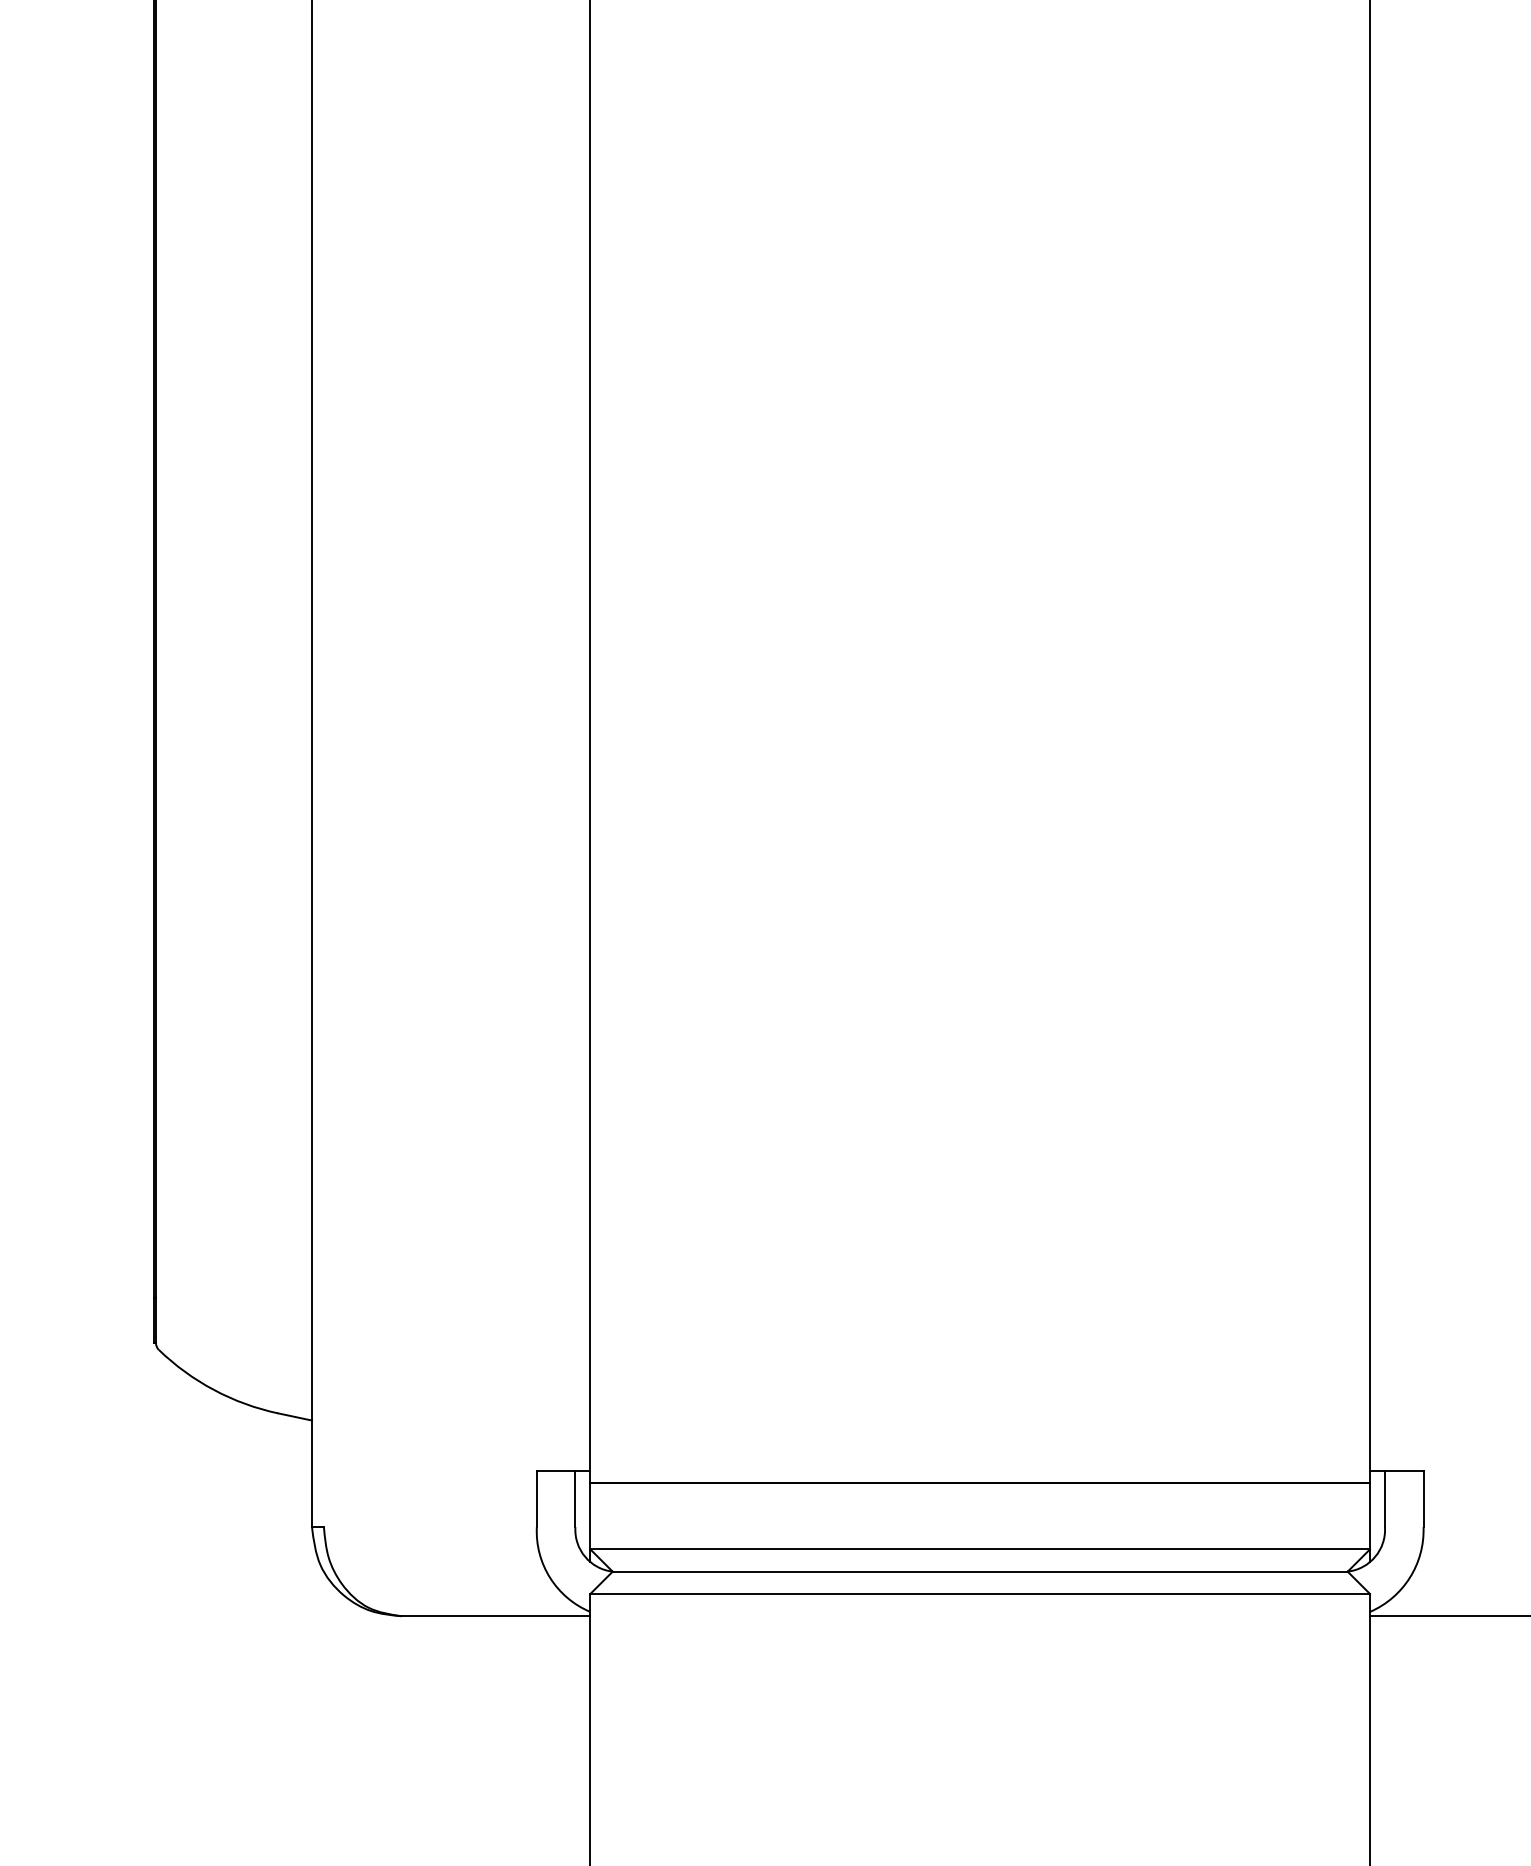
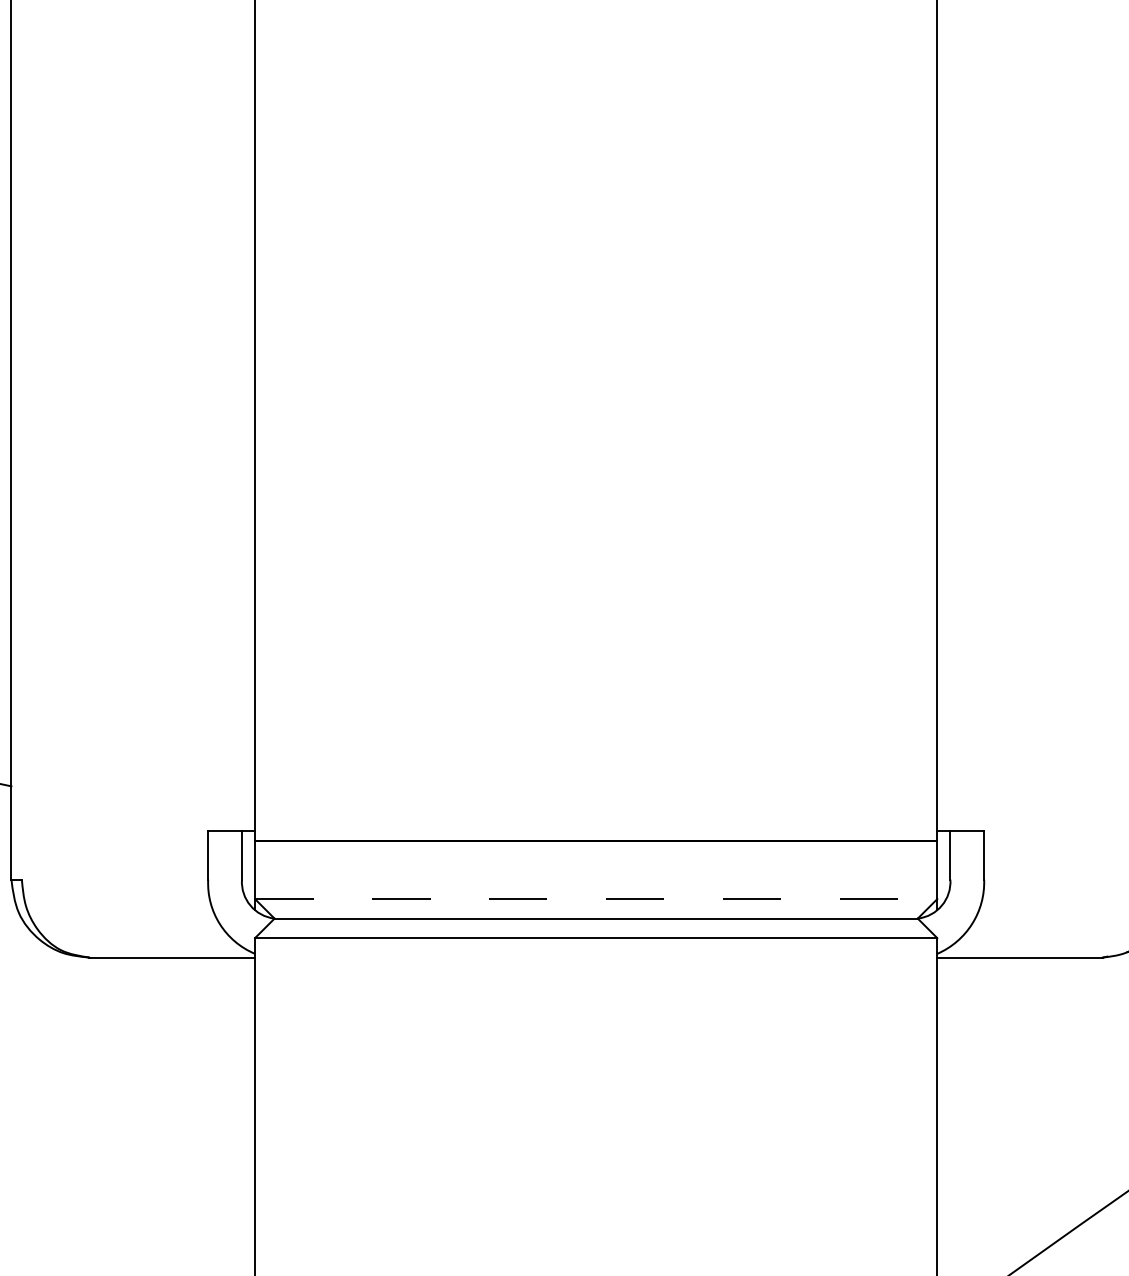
line: (980, 1549) -> (596, 899), solid -> dashed

